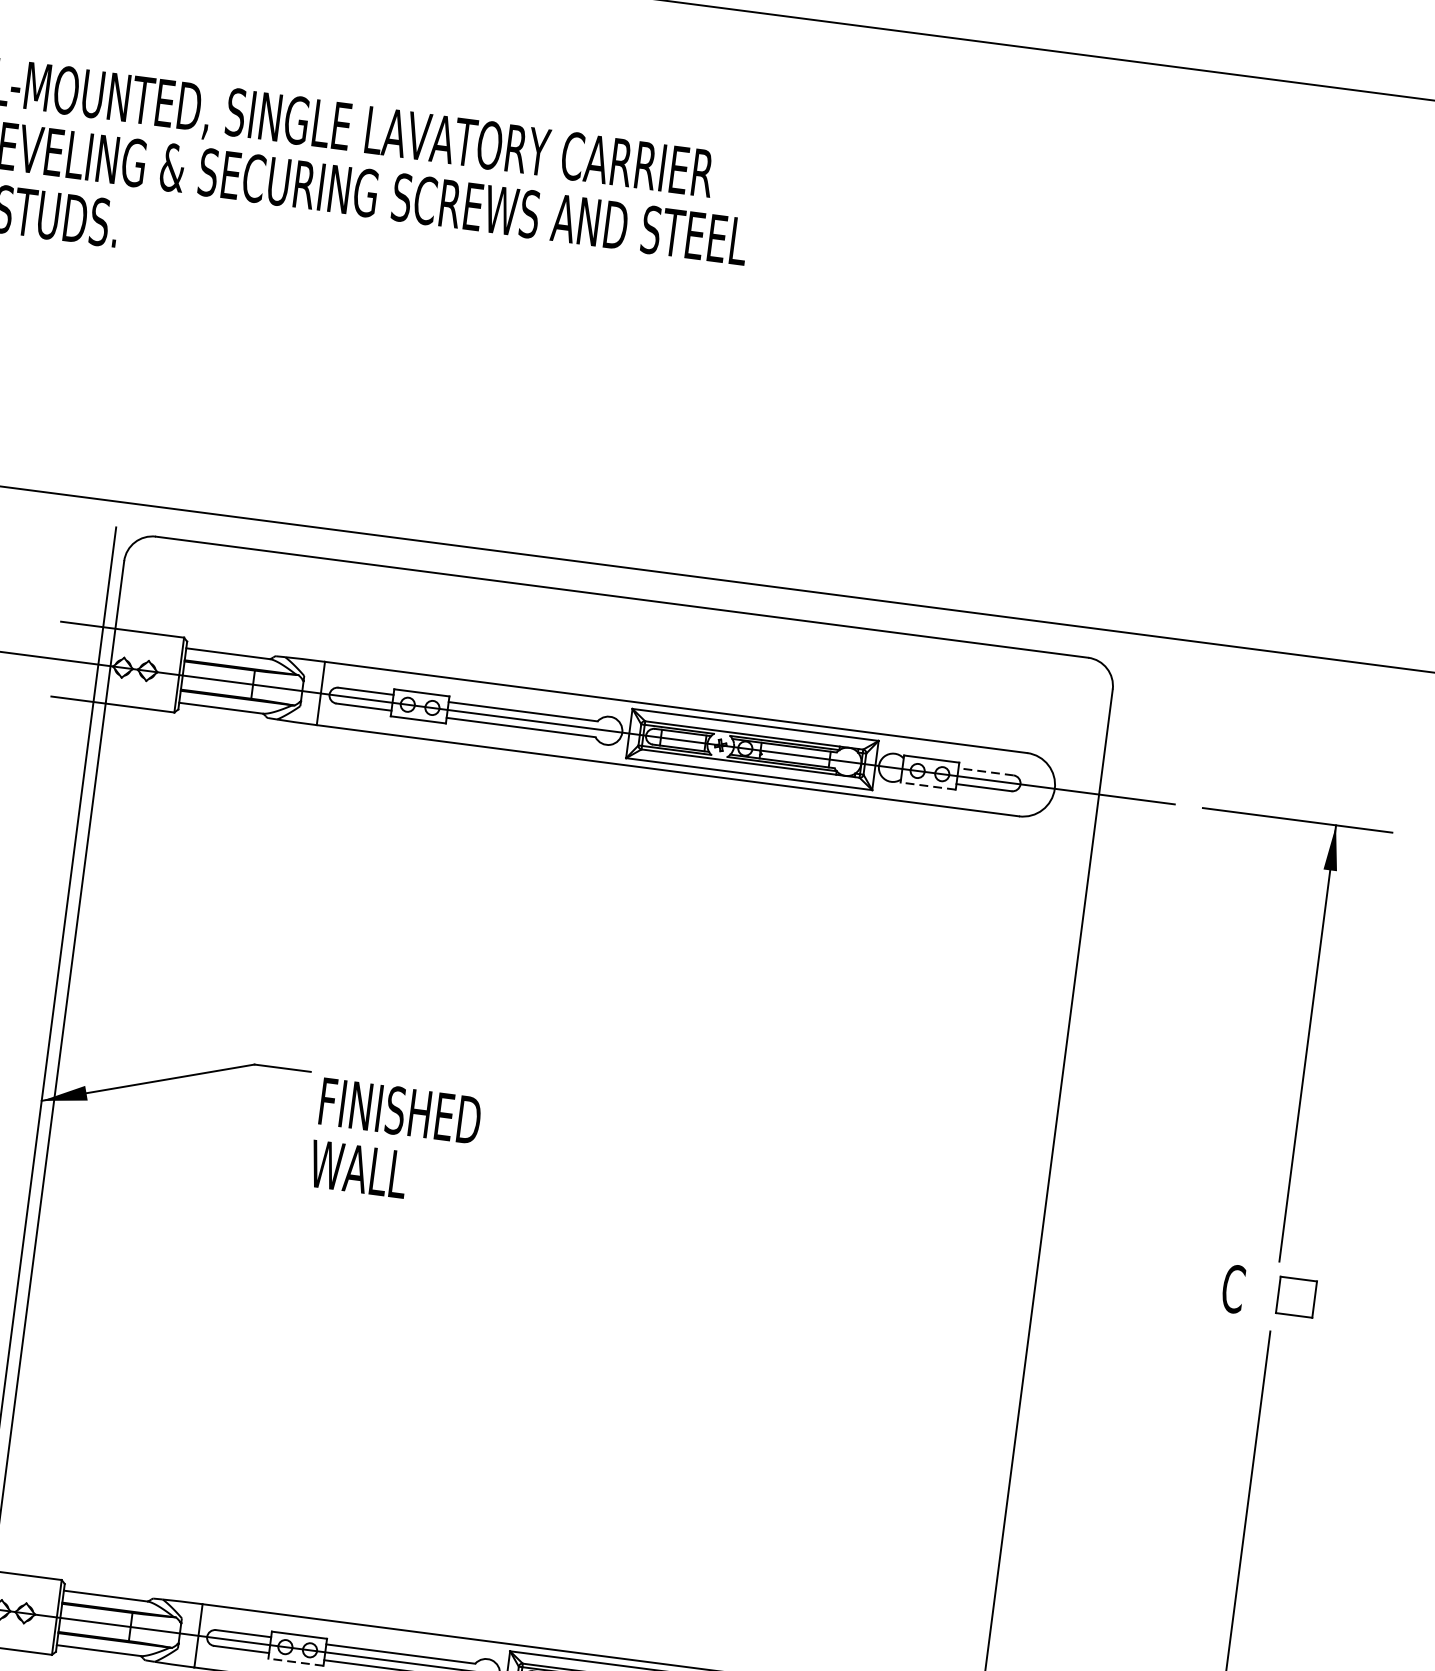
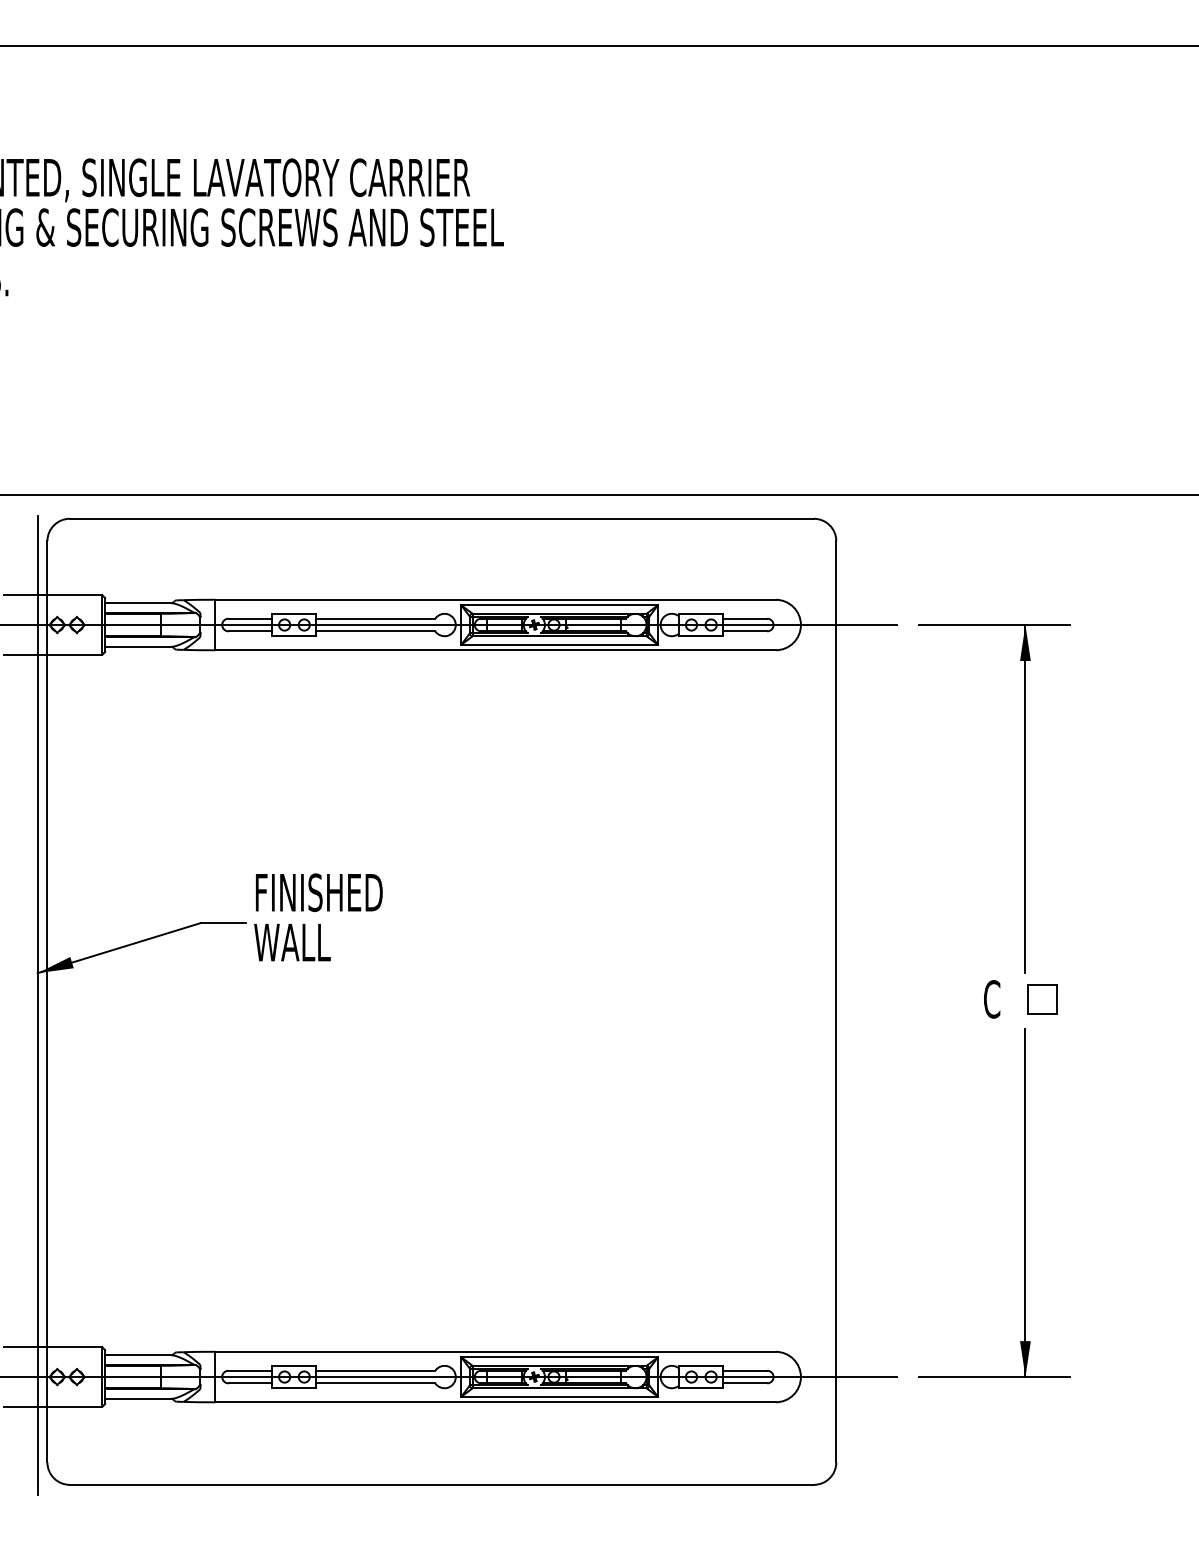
line: (986, 771) -> (745, 618), dashed -> solid
line: (928, 785) -> (701, 635), dashed -> solid
text: (395, 1142) -> (318, 917), moved
line: (296, 1661) -> (294, 1387), dashed -> solid

